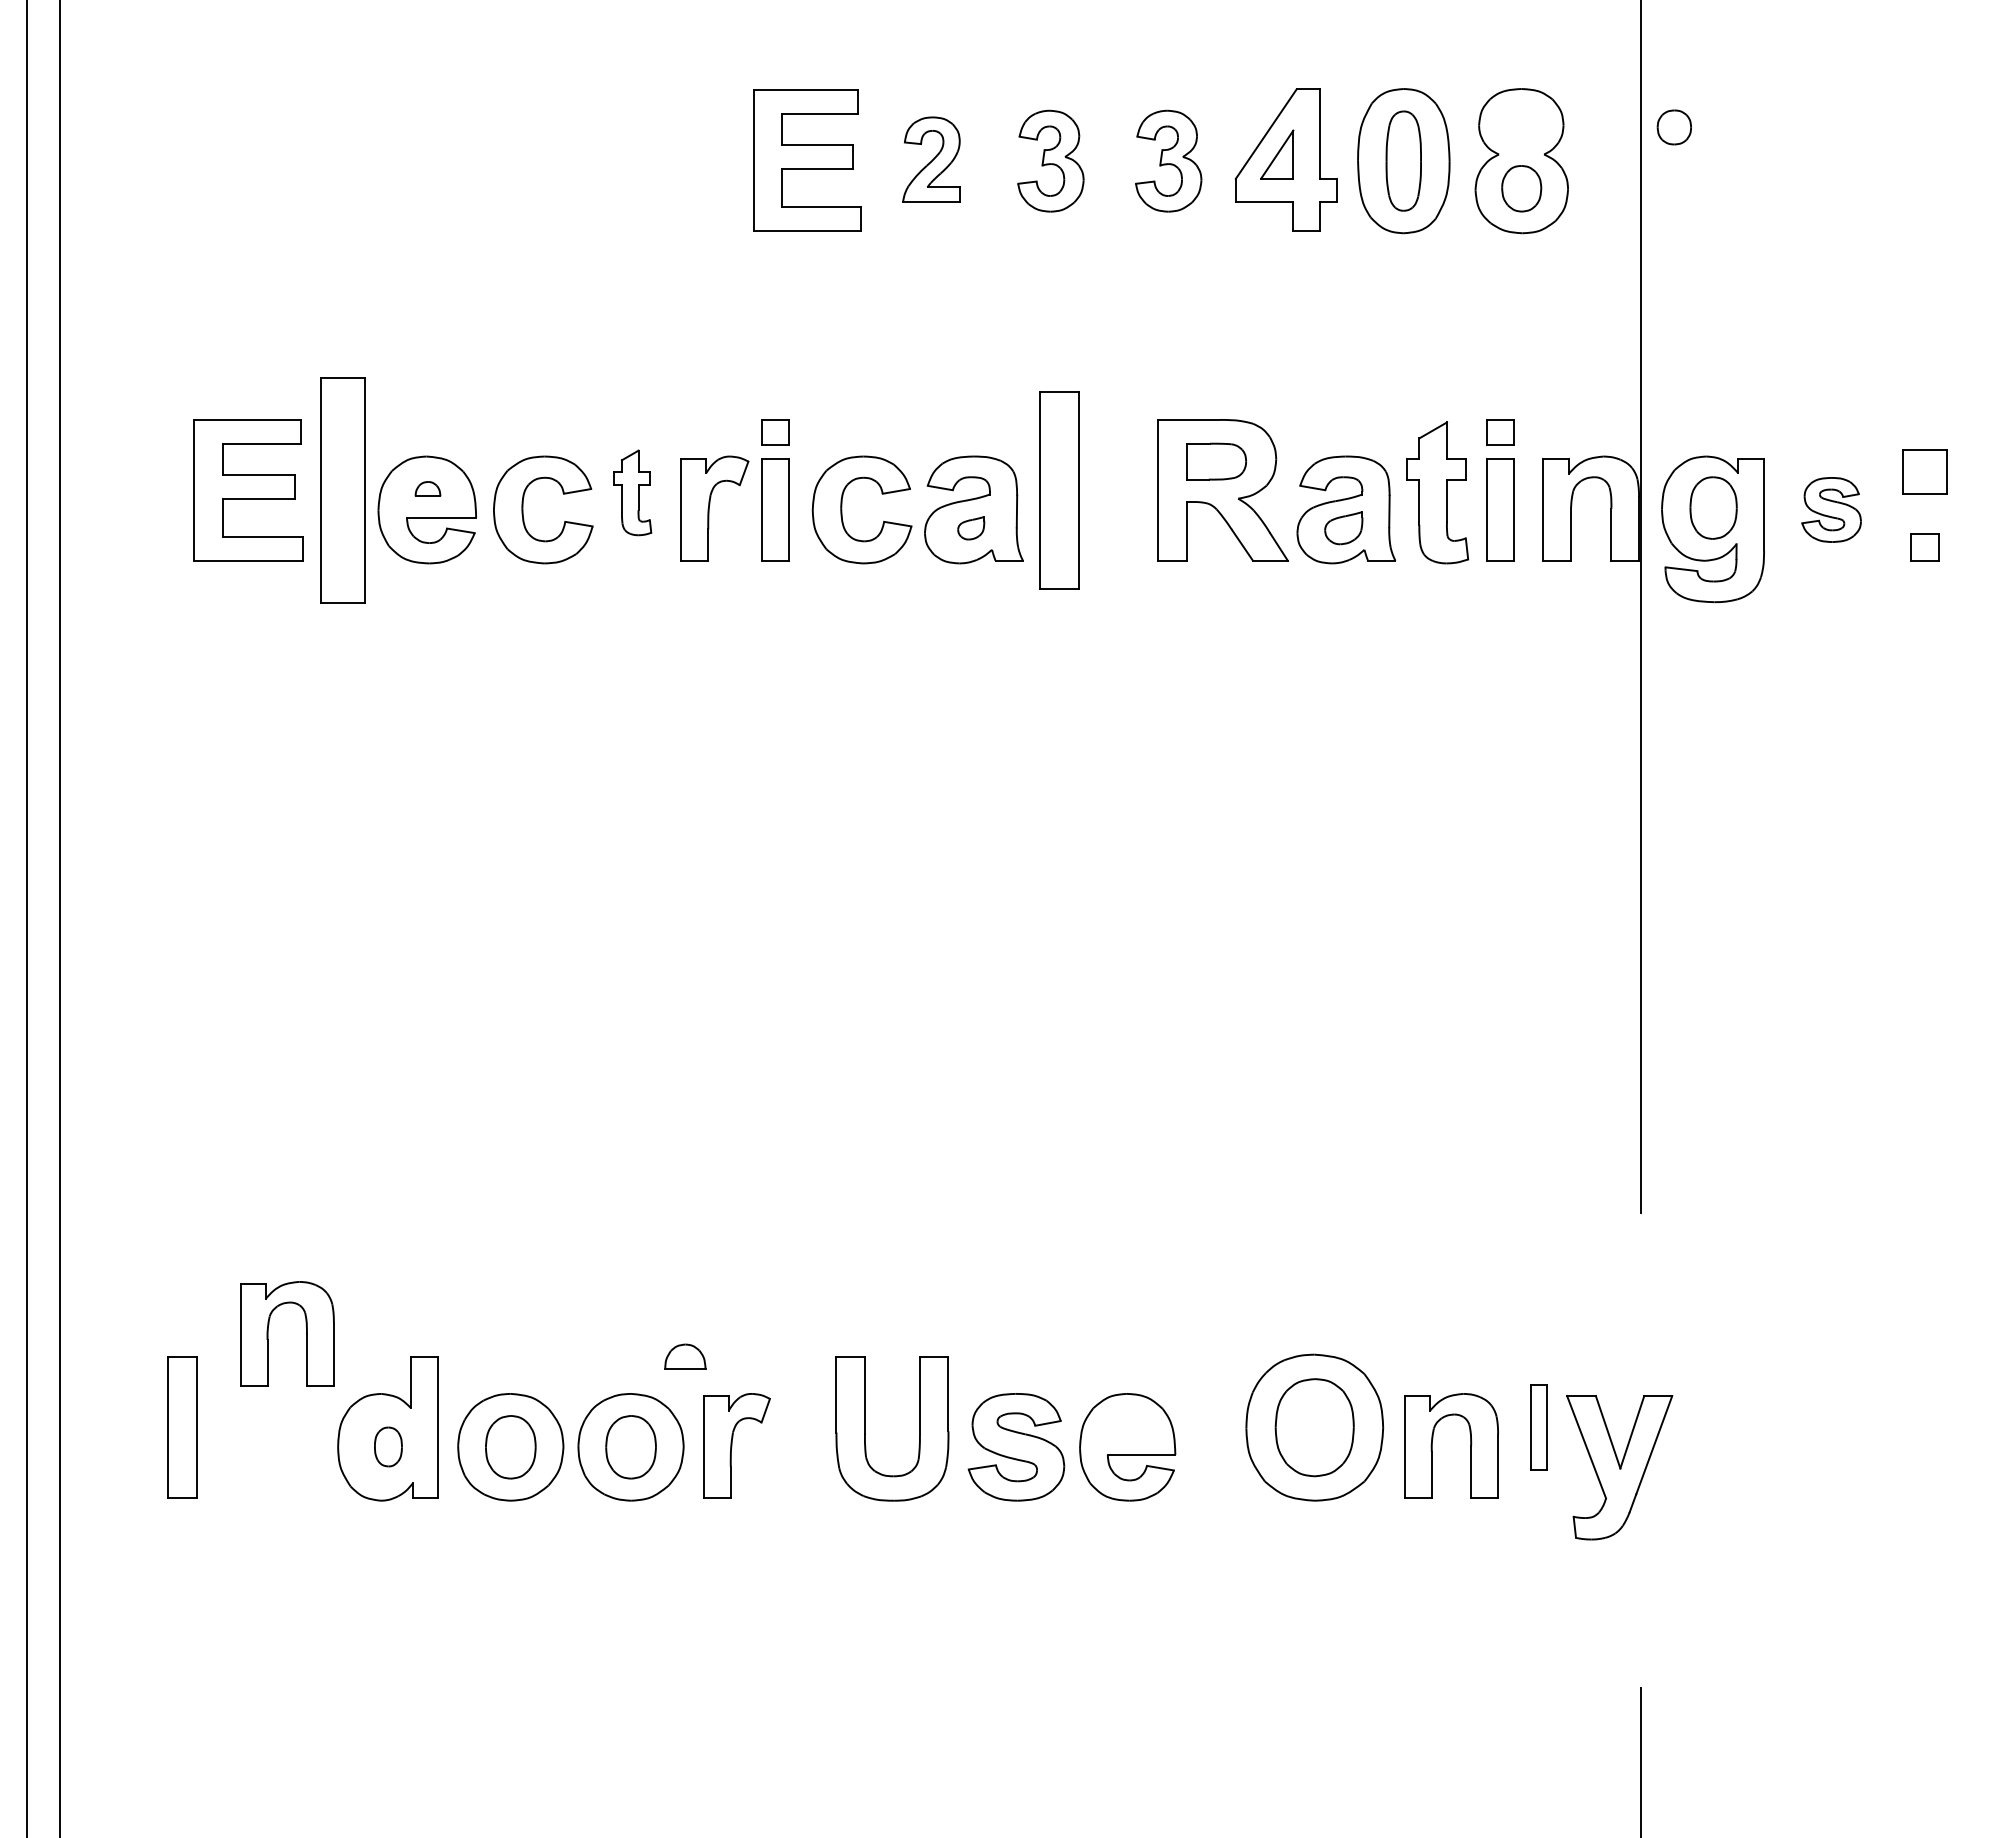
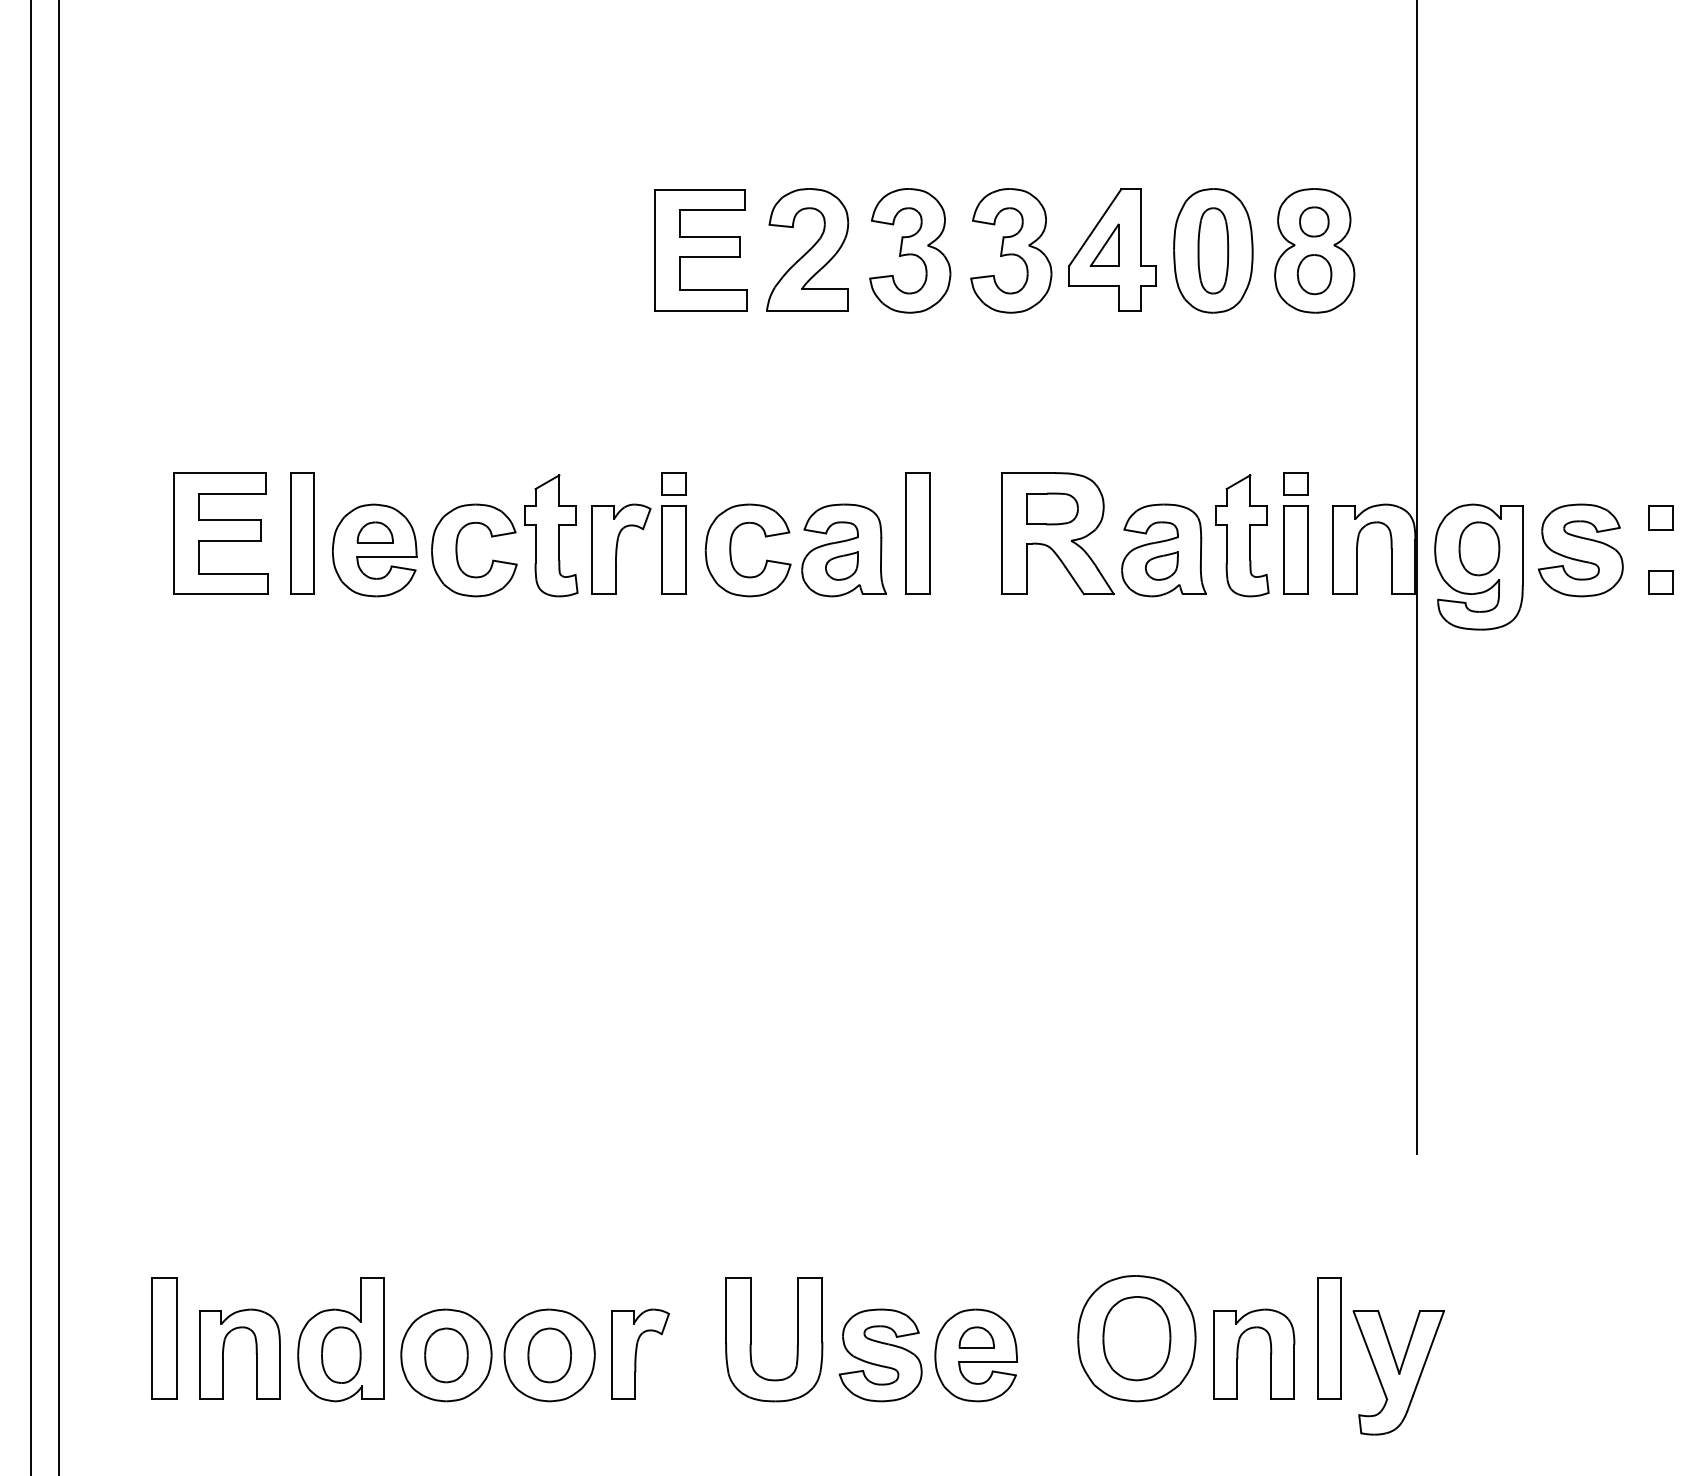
part: (1673, 127) -> (1313, 222), moved
part: (931, 159) -> (807, 249), size x1.67
part: (1050, 161) -> (909, 251), size x1.43
part: (1168, 161) -> (1011, 251), size x1.43
part: (1924, 472) -> (1660, 518), size x0.62
part: (427, 488) -> (374, 532), size x1.67
part: (342, 490) -> (301, 533), size x0.62
part: (1059, 490) -> (917, 533), size x0.71
part: (632, 492) -> (550, 535), size x1.67
part: (1831, 509) -> (1580, 550), size x1.67
part: (970, 528) -> (841, 566), size x1.43
part: (268, 1333) -> (223, 1353), moved
part: (685, 1356) -> (976, 1337), moved
part: (1538, 1427) -> (1329, 1338), size x1.67
part: (388, 1446) -> (341, 1354), size x1.67

